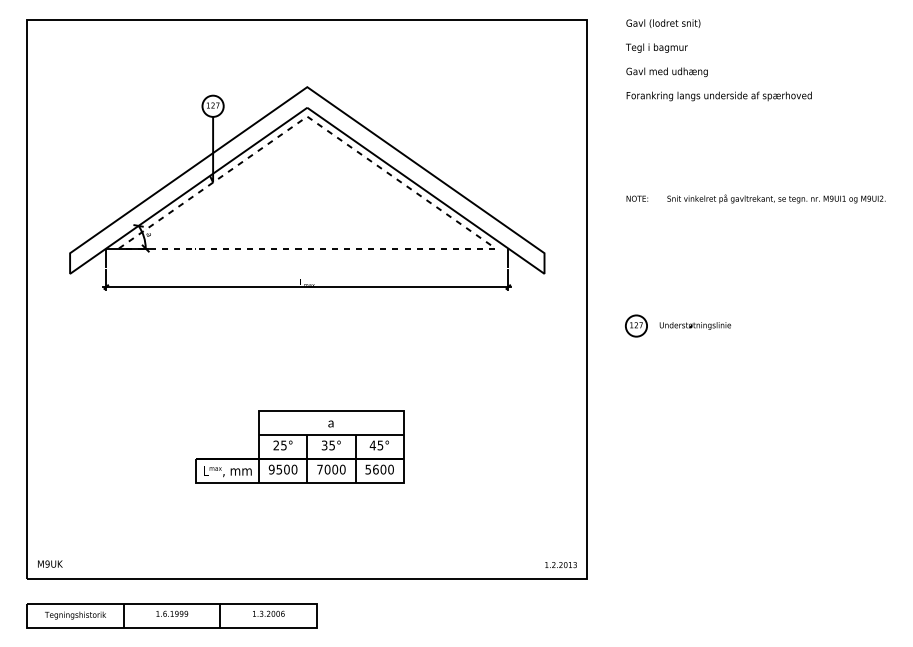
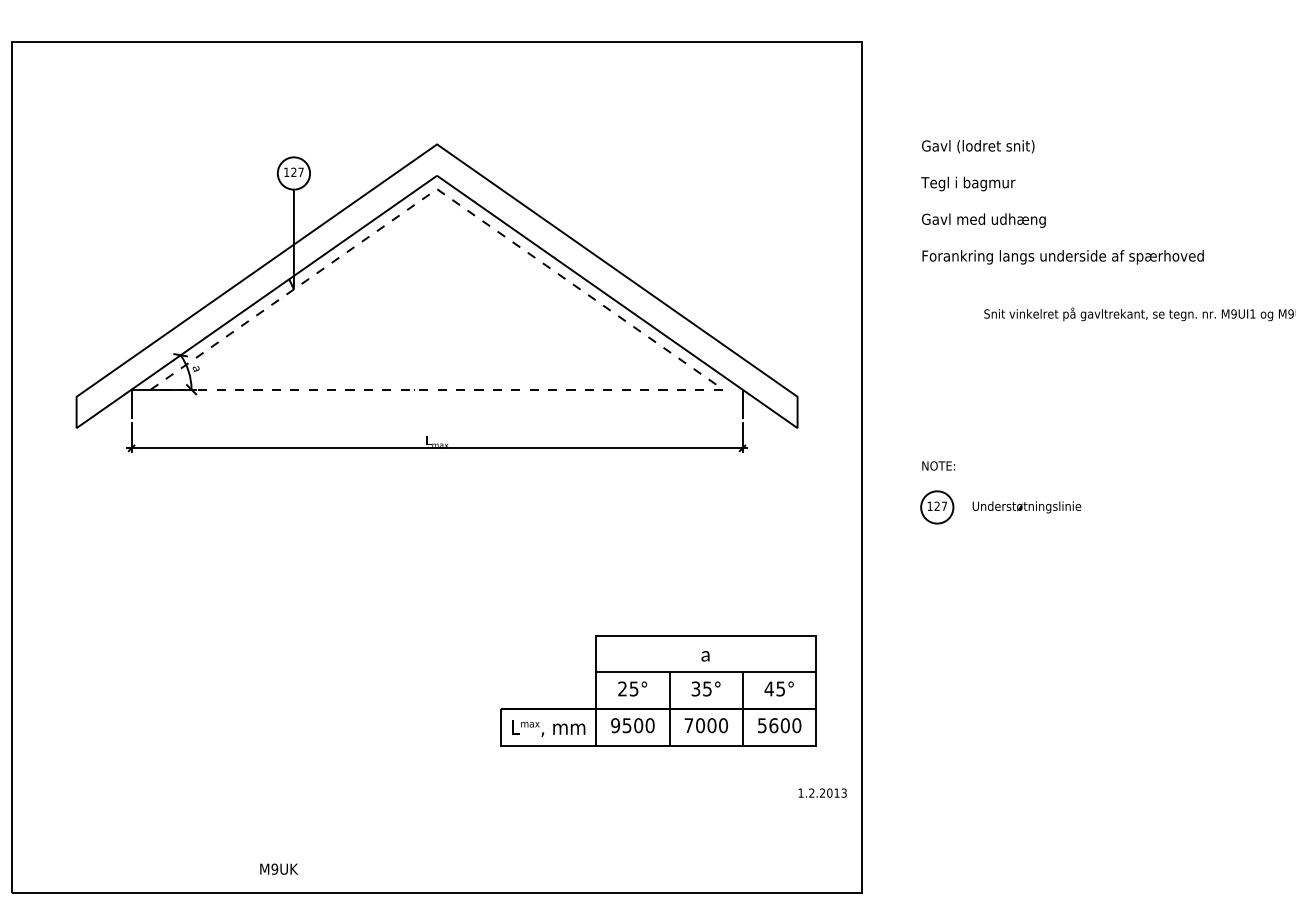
text: (718, 60) -> (1061, 202), moved
text: (637, 198) -> (938, 465), moved
part: (299, 446) -> (657, 690), moved
text: (50, 563) -> (279, 868), moved
text: (560, 565) -> (821, 793), moved

